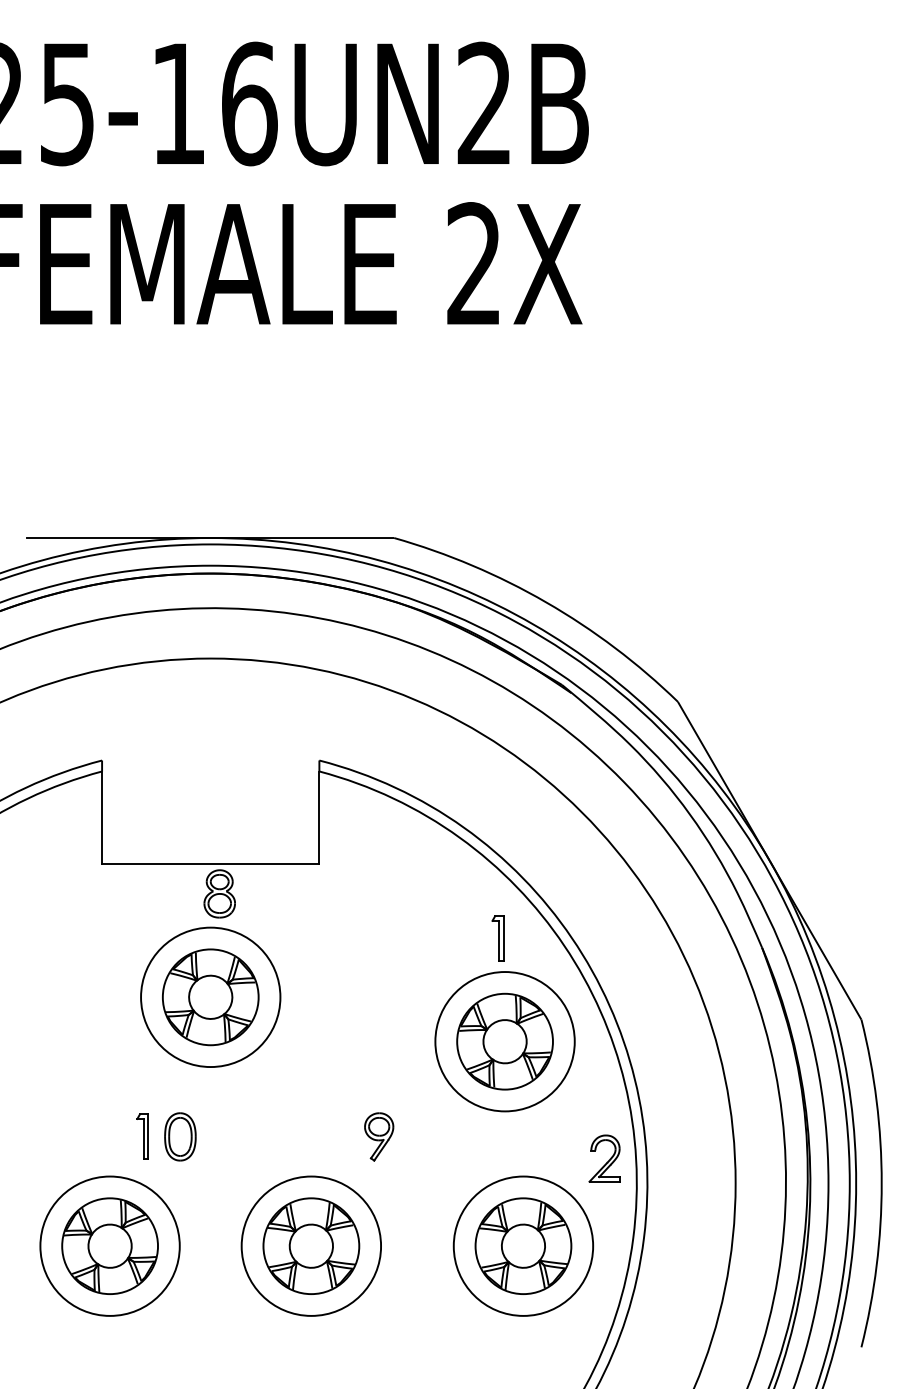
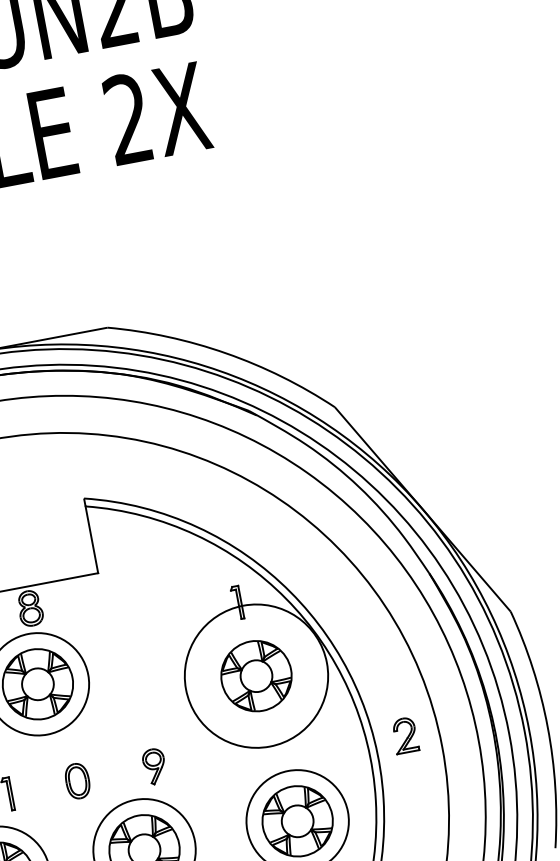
circle: (504, 1041) -> (256, 676), size x1.4
part: (180, 1136) -> (77, 780), moved
part: (379, 1136) -> (154, 766), moved
part: (604, 1158) -> (404, 735), moved

